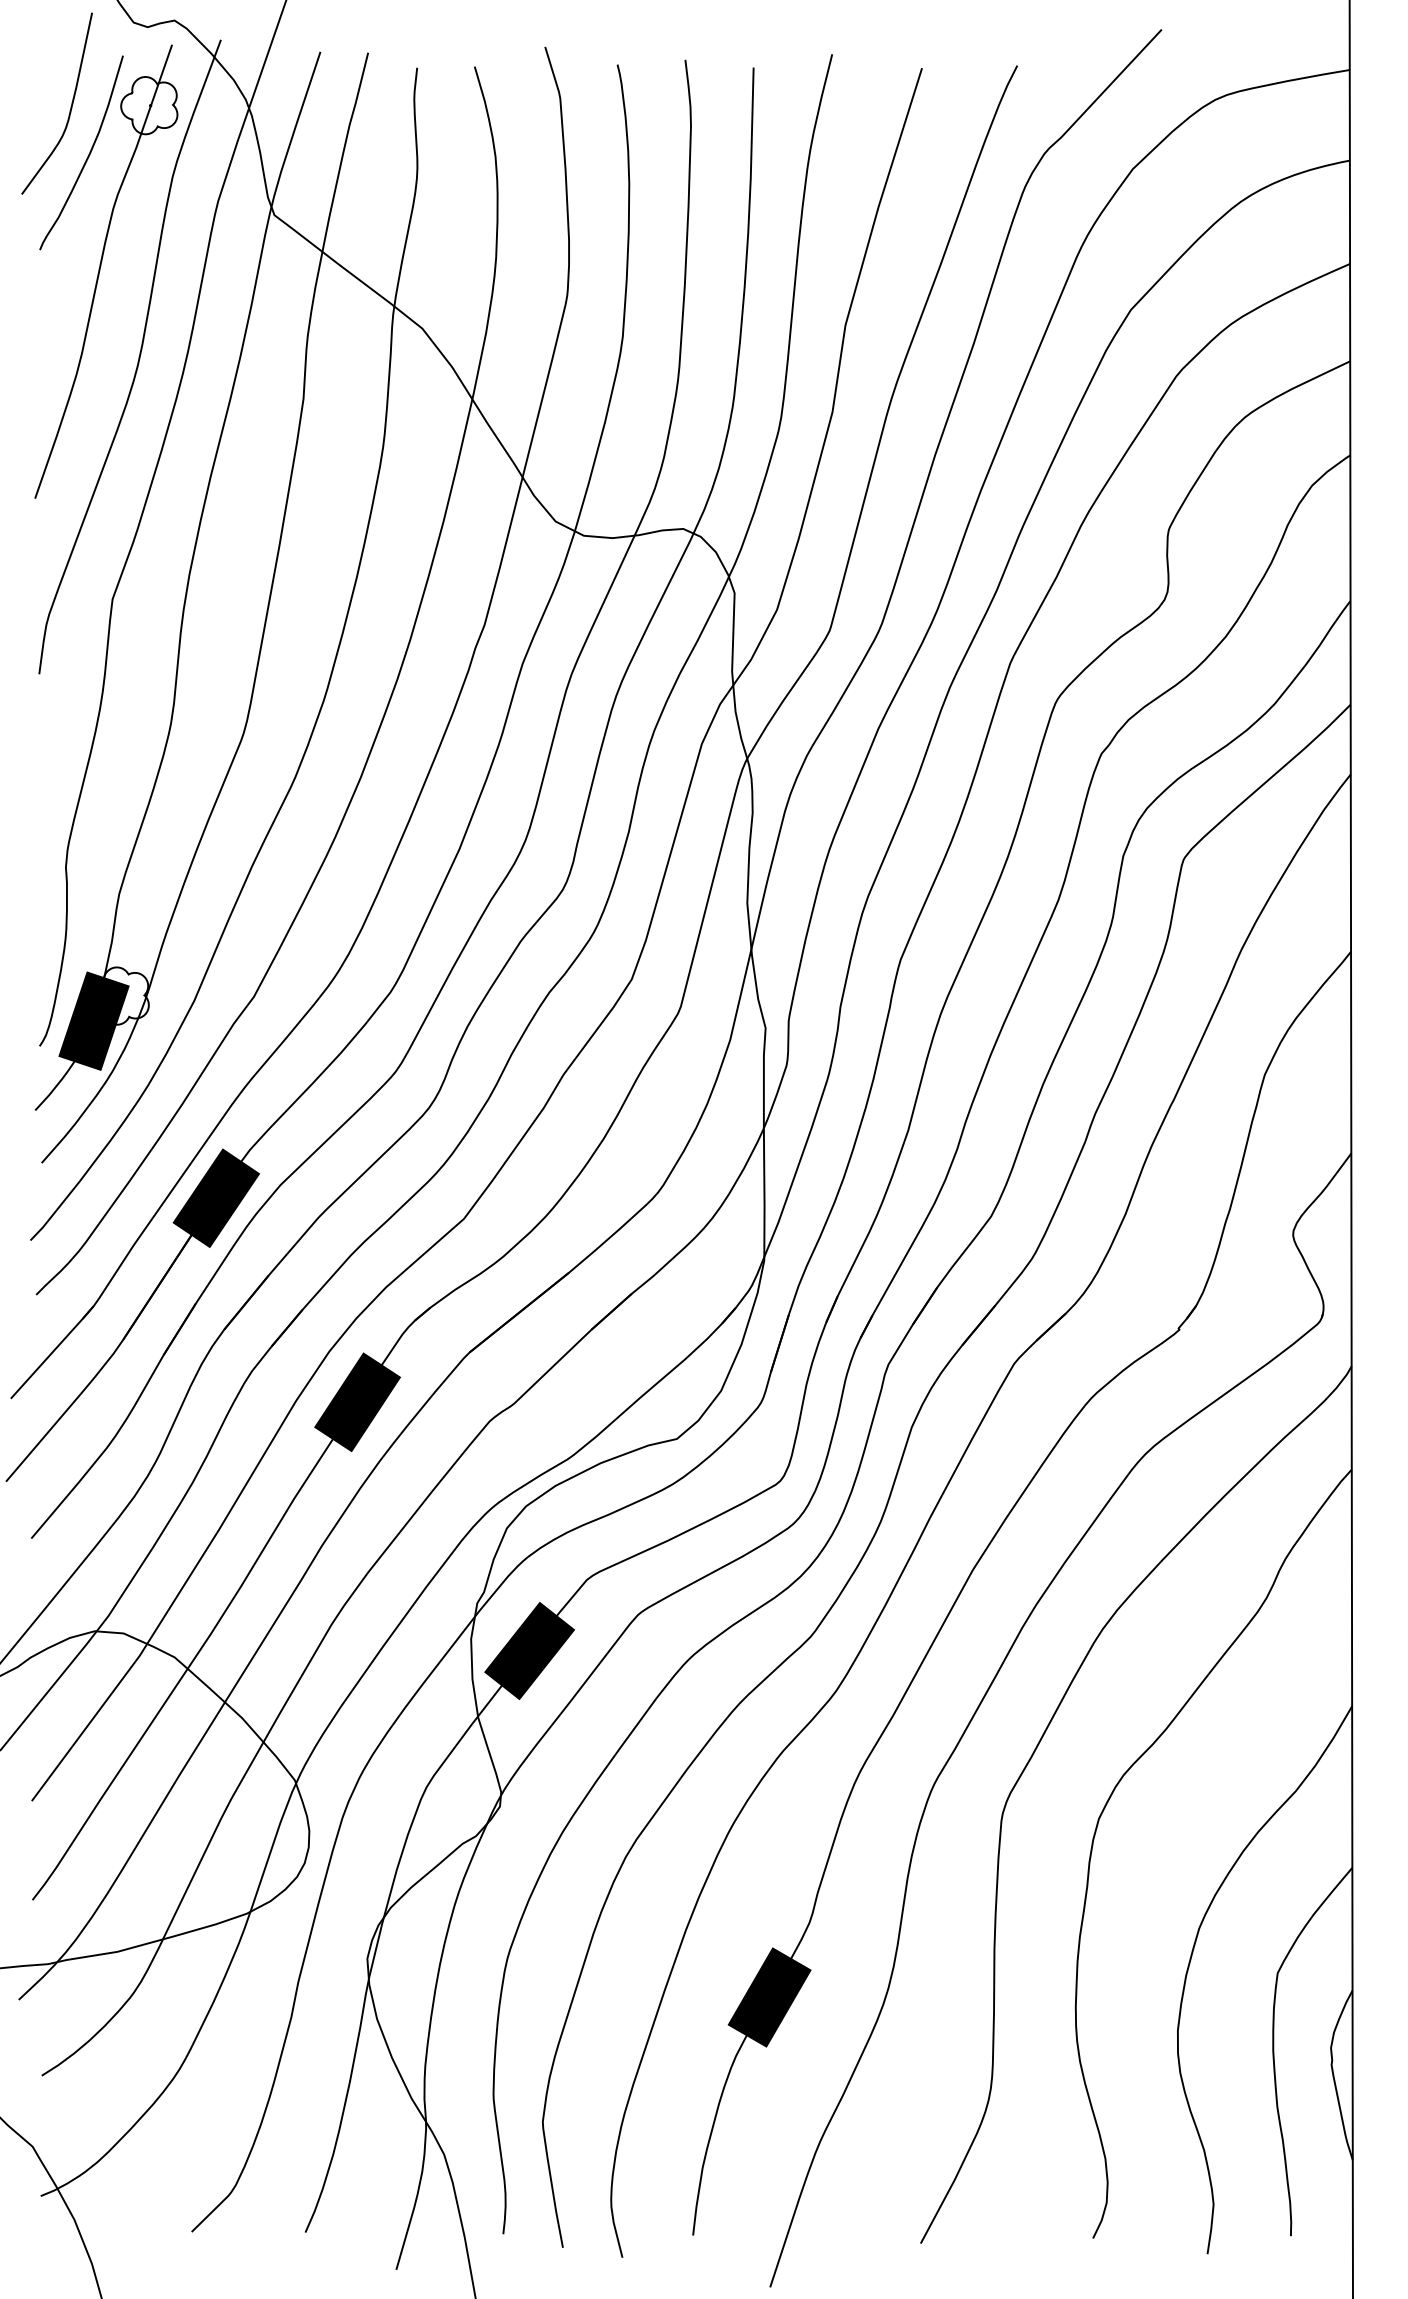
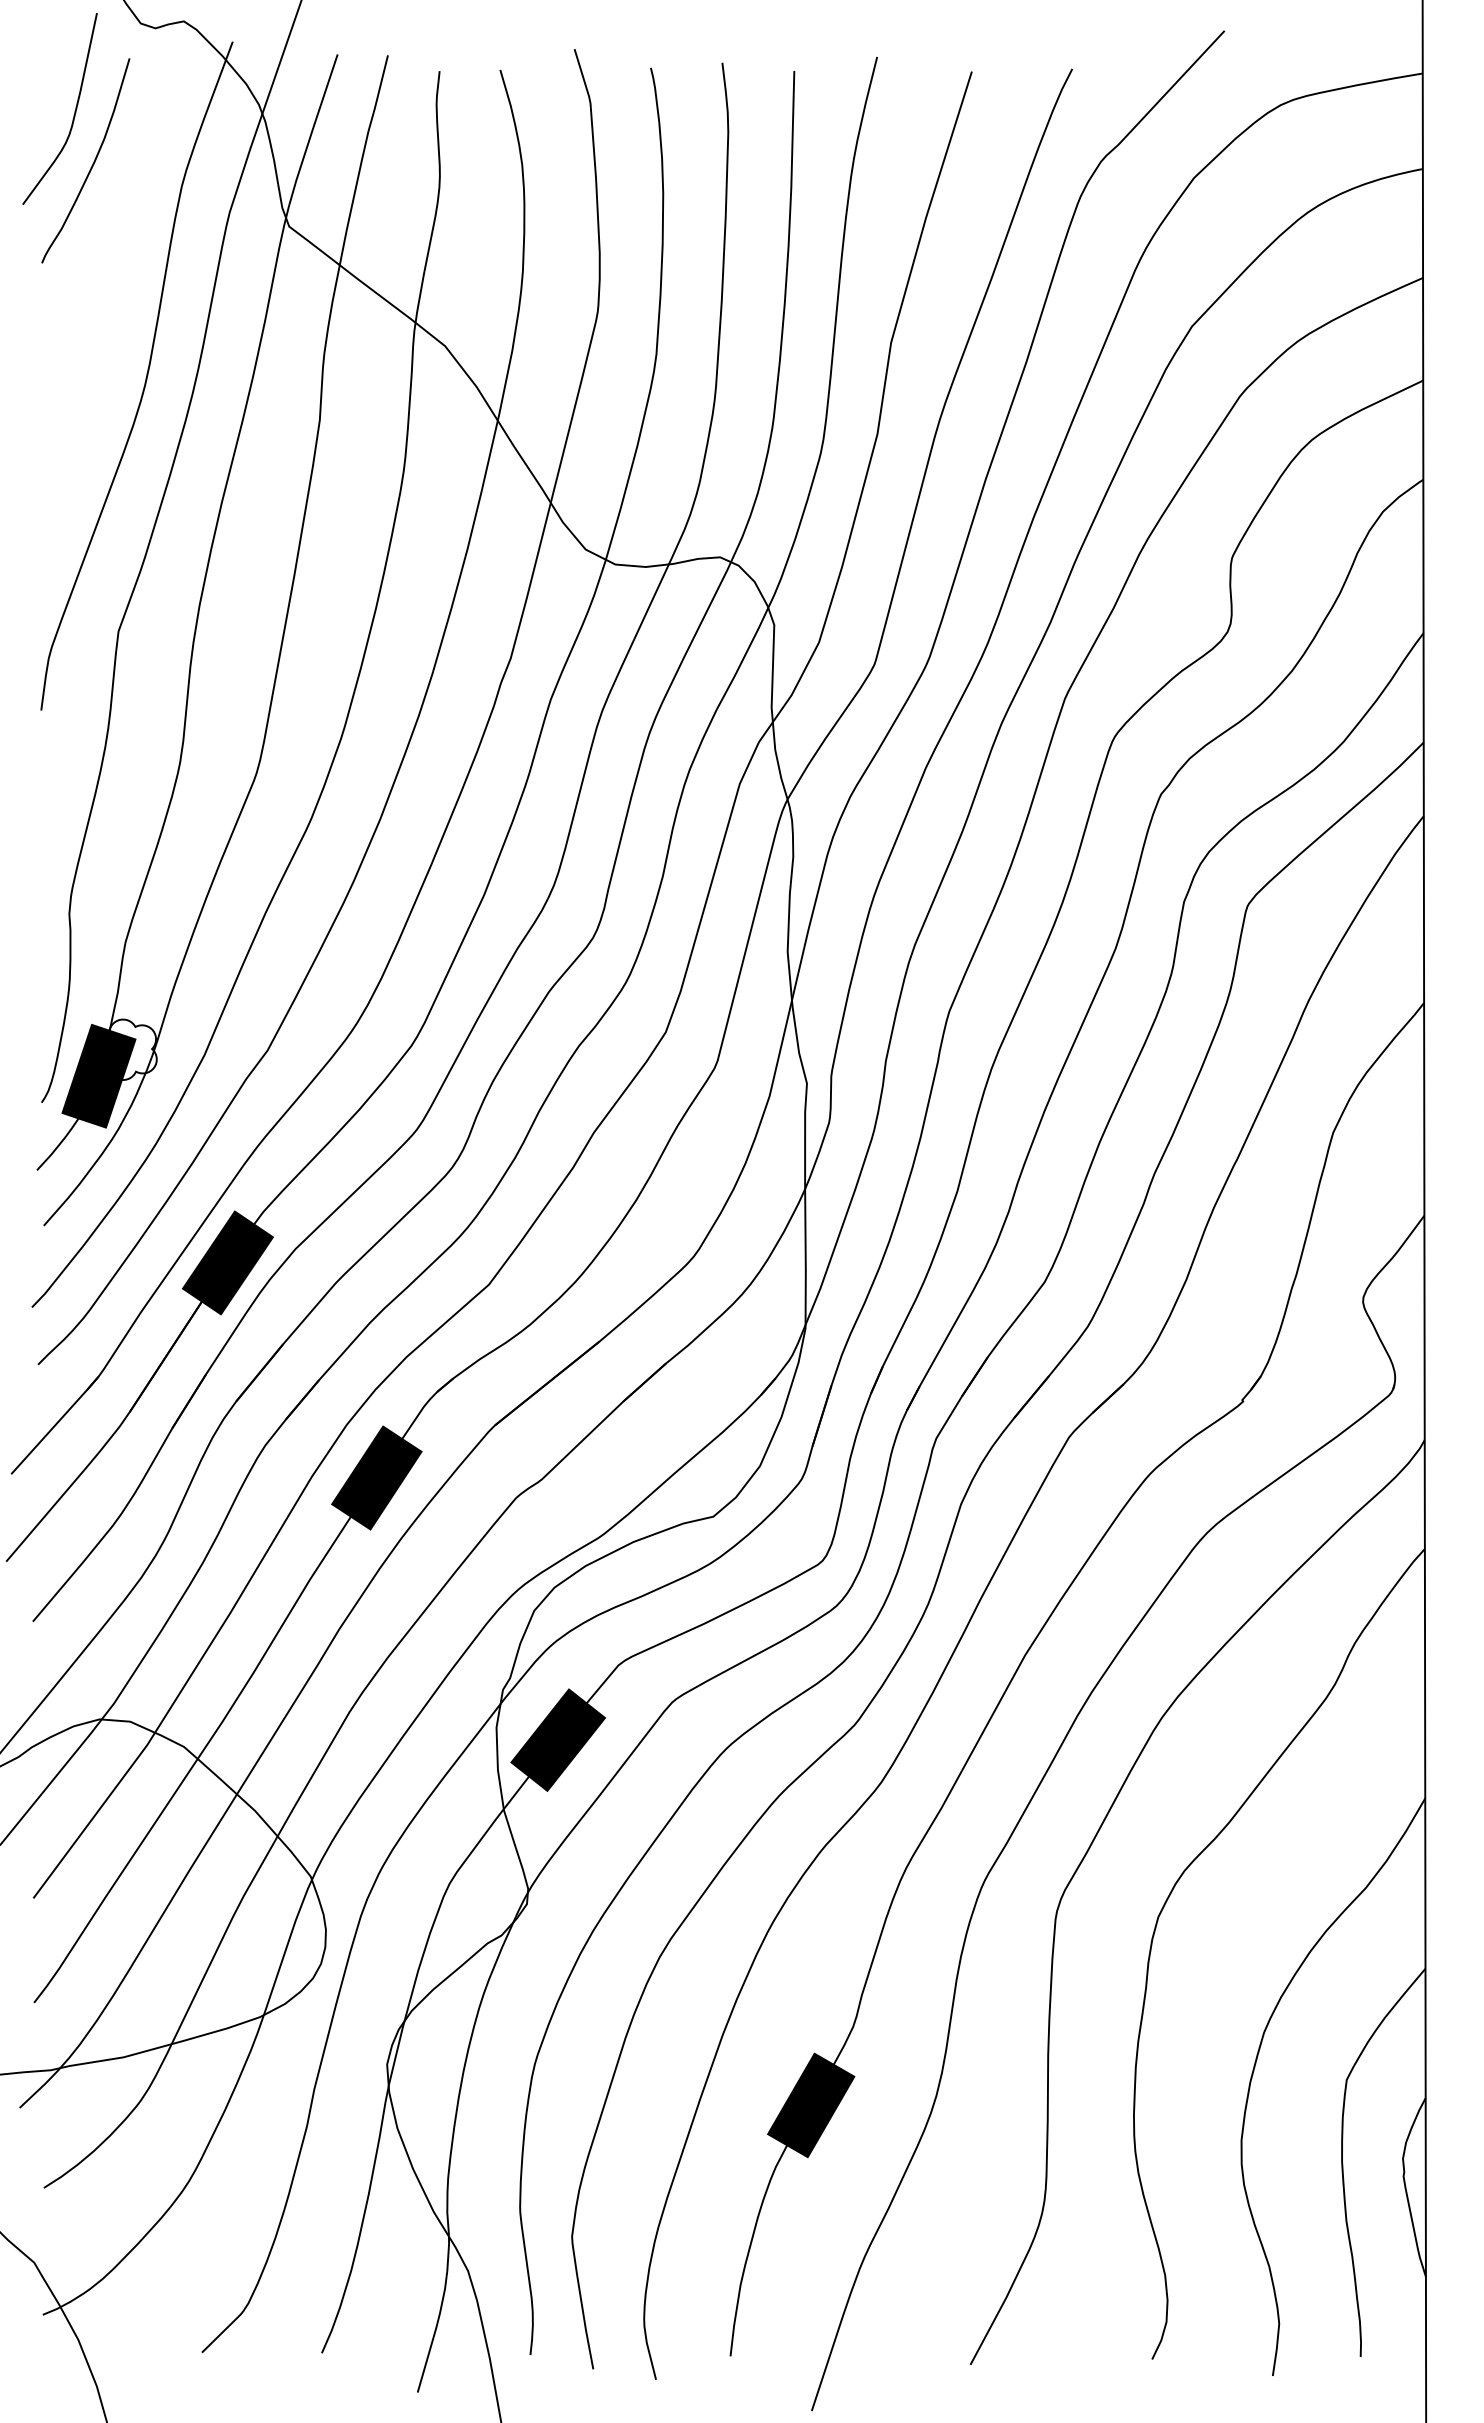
part: (105, 271) -> (111, 285), removed

